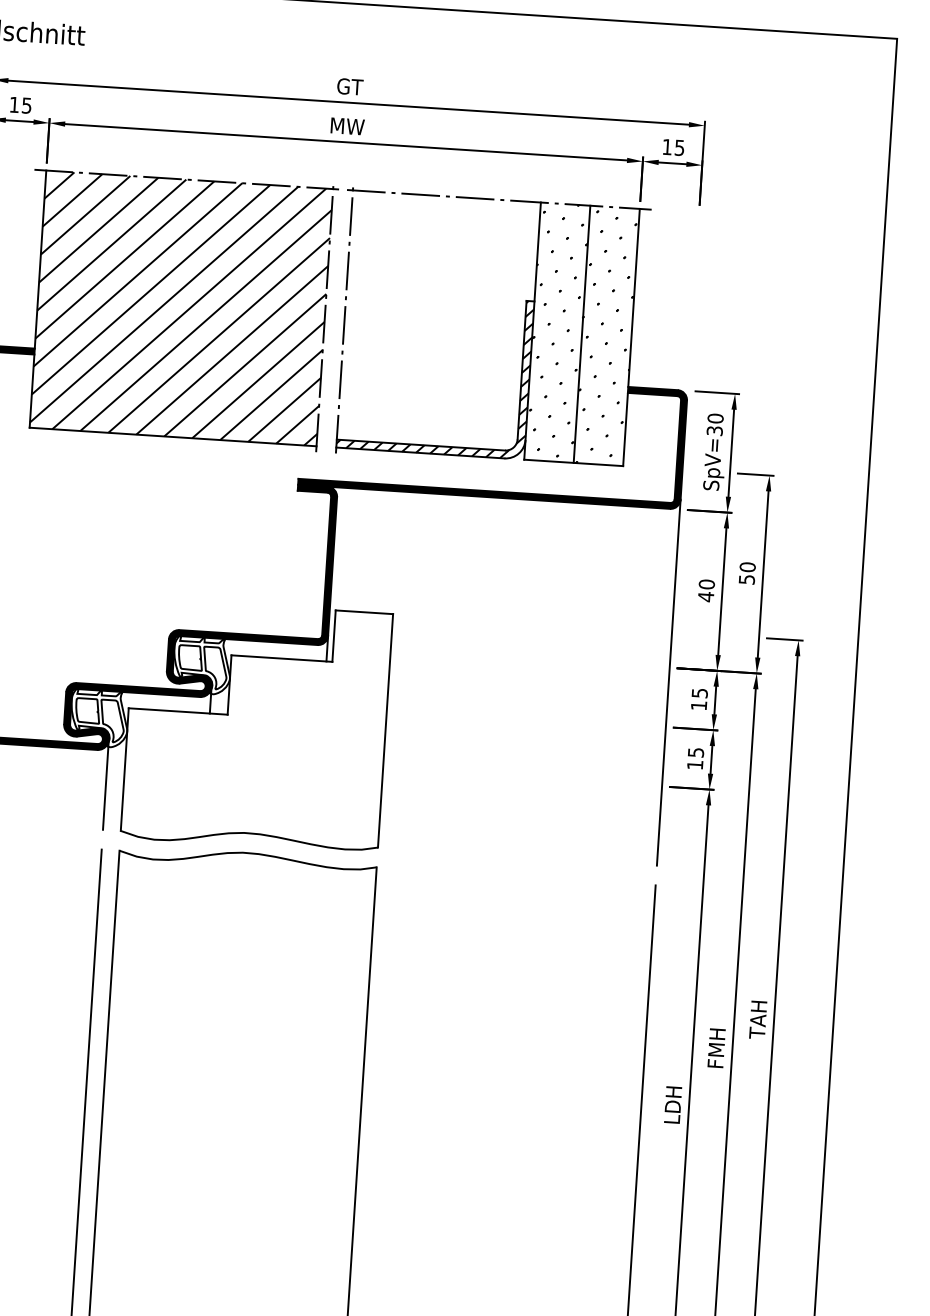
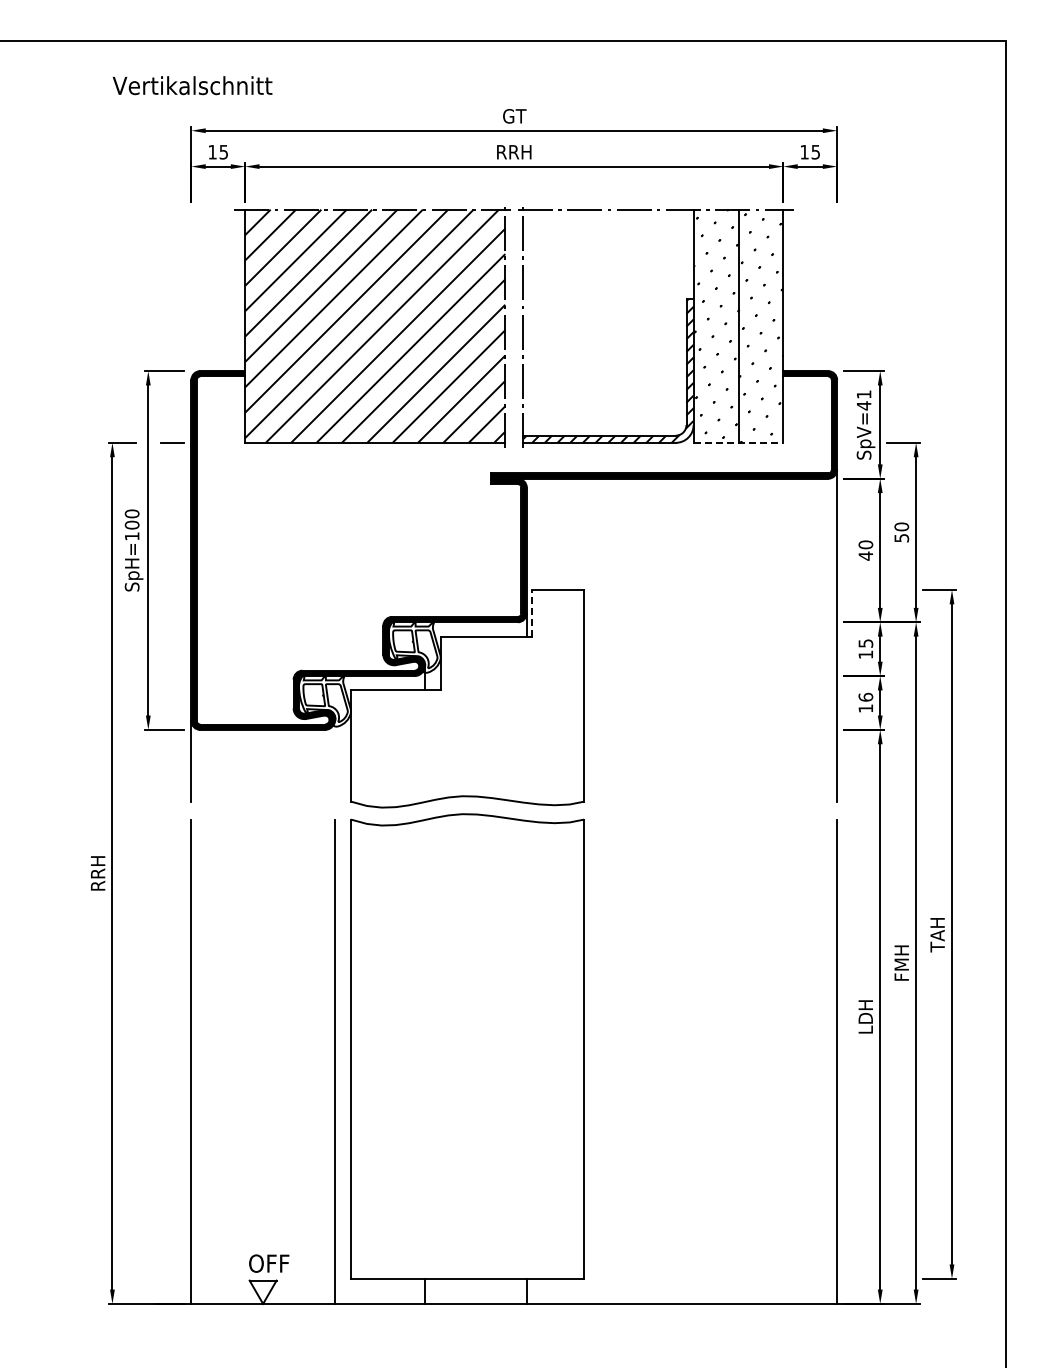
text: (347, 126) -> (514, 152), MW -> RRH
text: (714, 425) -> (863, 400), SpV=30 -> SpV=41
line: (573, 462) -> (738, 442), solid -> dashed
line: (334, 635) -> (532, 612), solid -> dashed
text: (695, 751) -> (865, 696), 15 -> 16
line: (105, 784) -> (334, 760), removed

